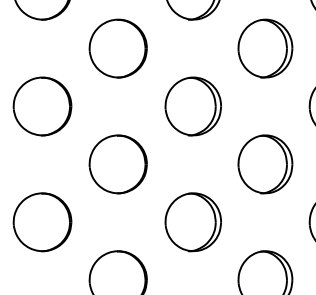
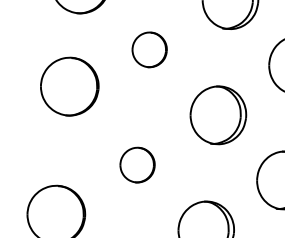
part: (117, 48) -> (149, 49), size x0.6
part: (42, 106) -> (69, 86), moved
part: (117, 164) -> (136, 165), size x0.6

